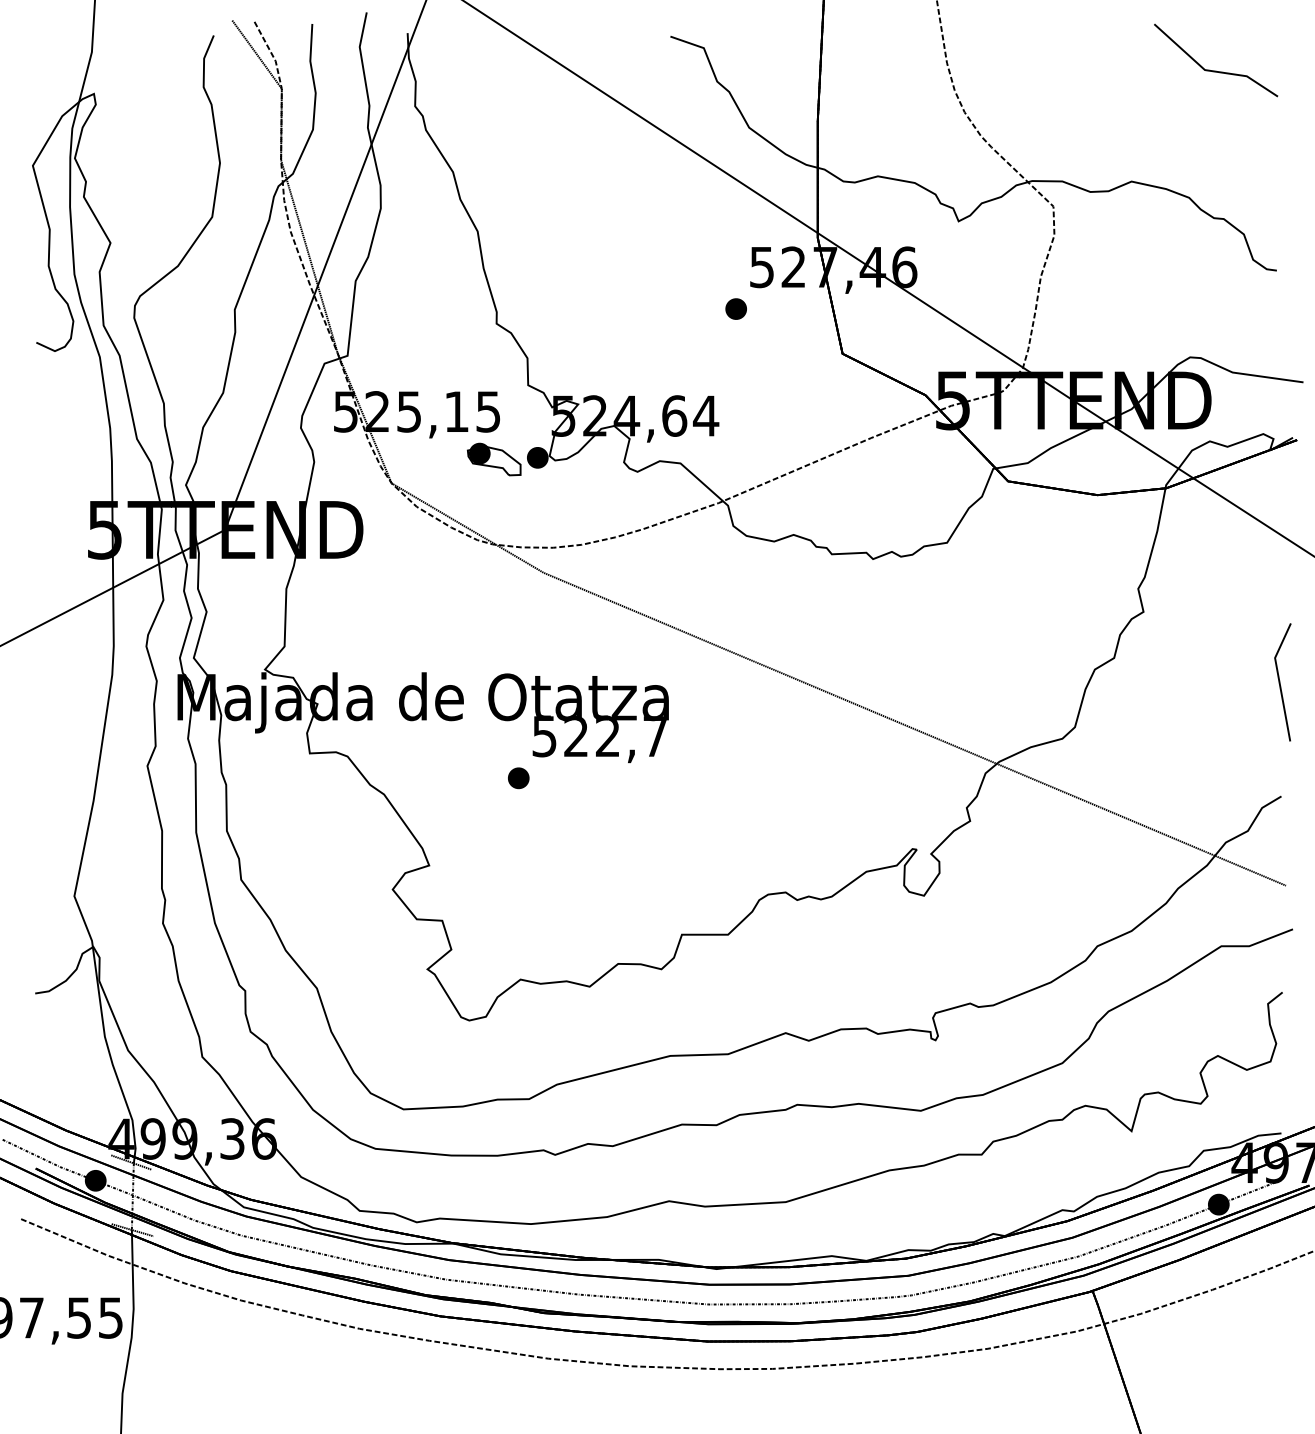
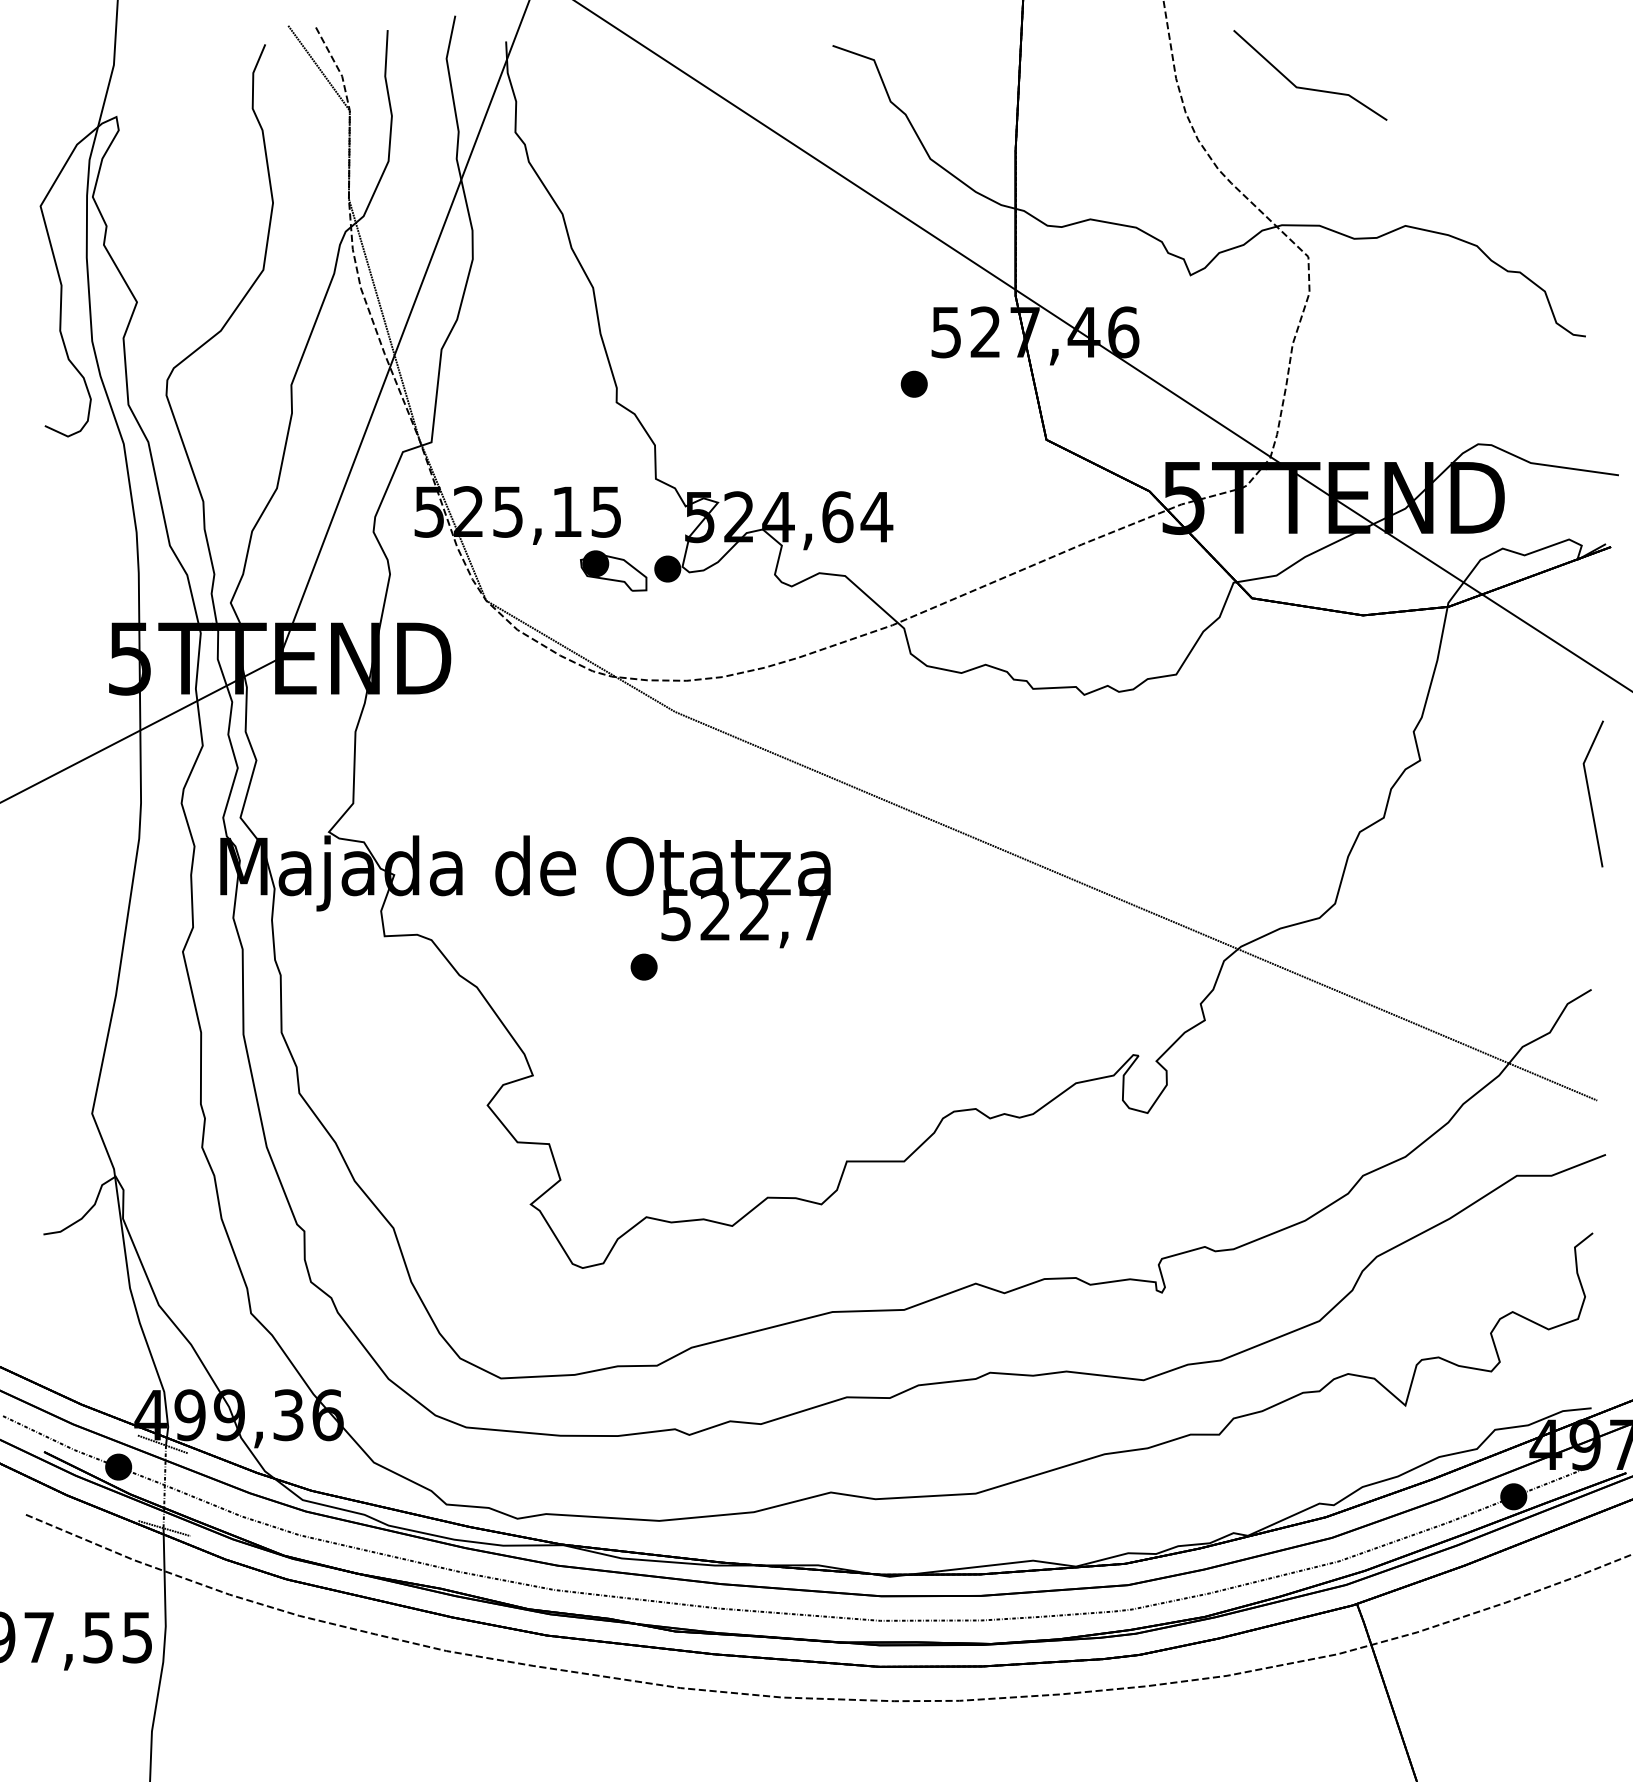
part: (1212, 70) -> (1306, 87), moved
line: (1280, 682) -> (1590, 794), moved

